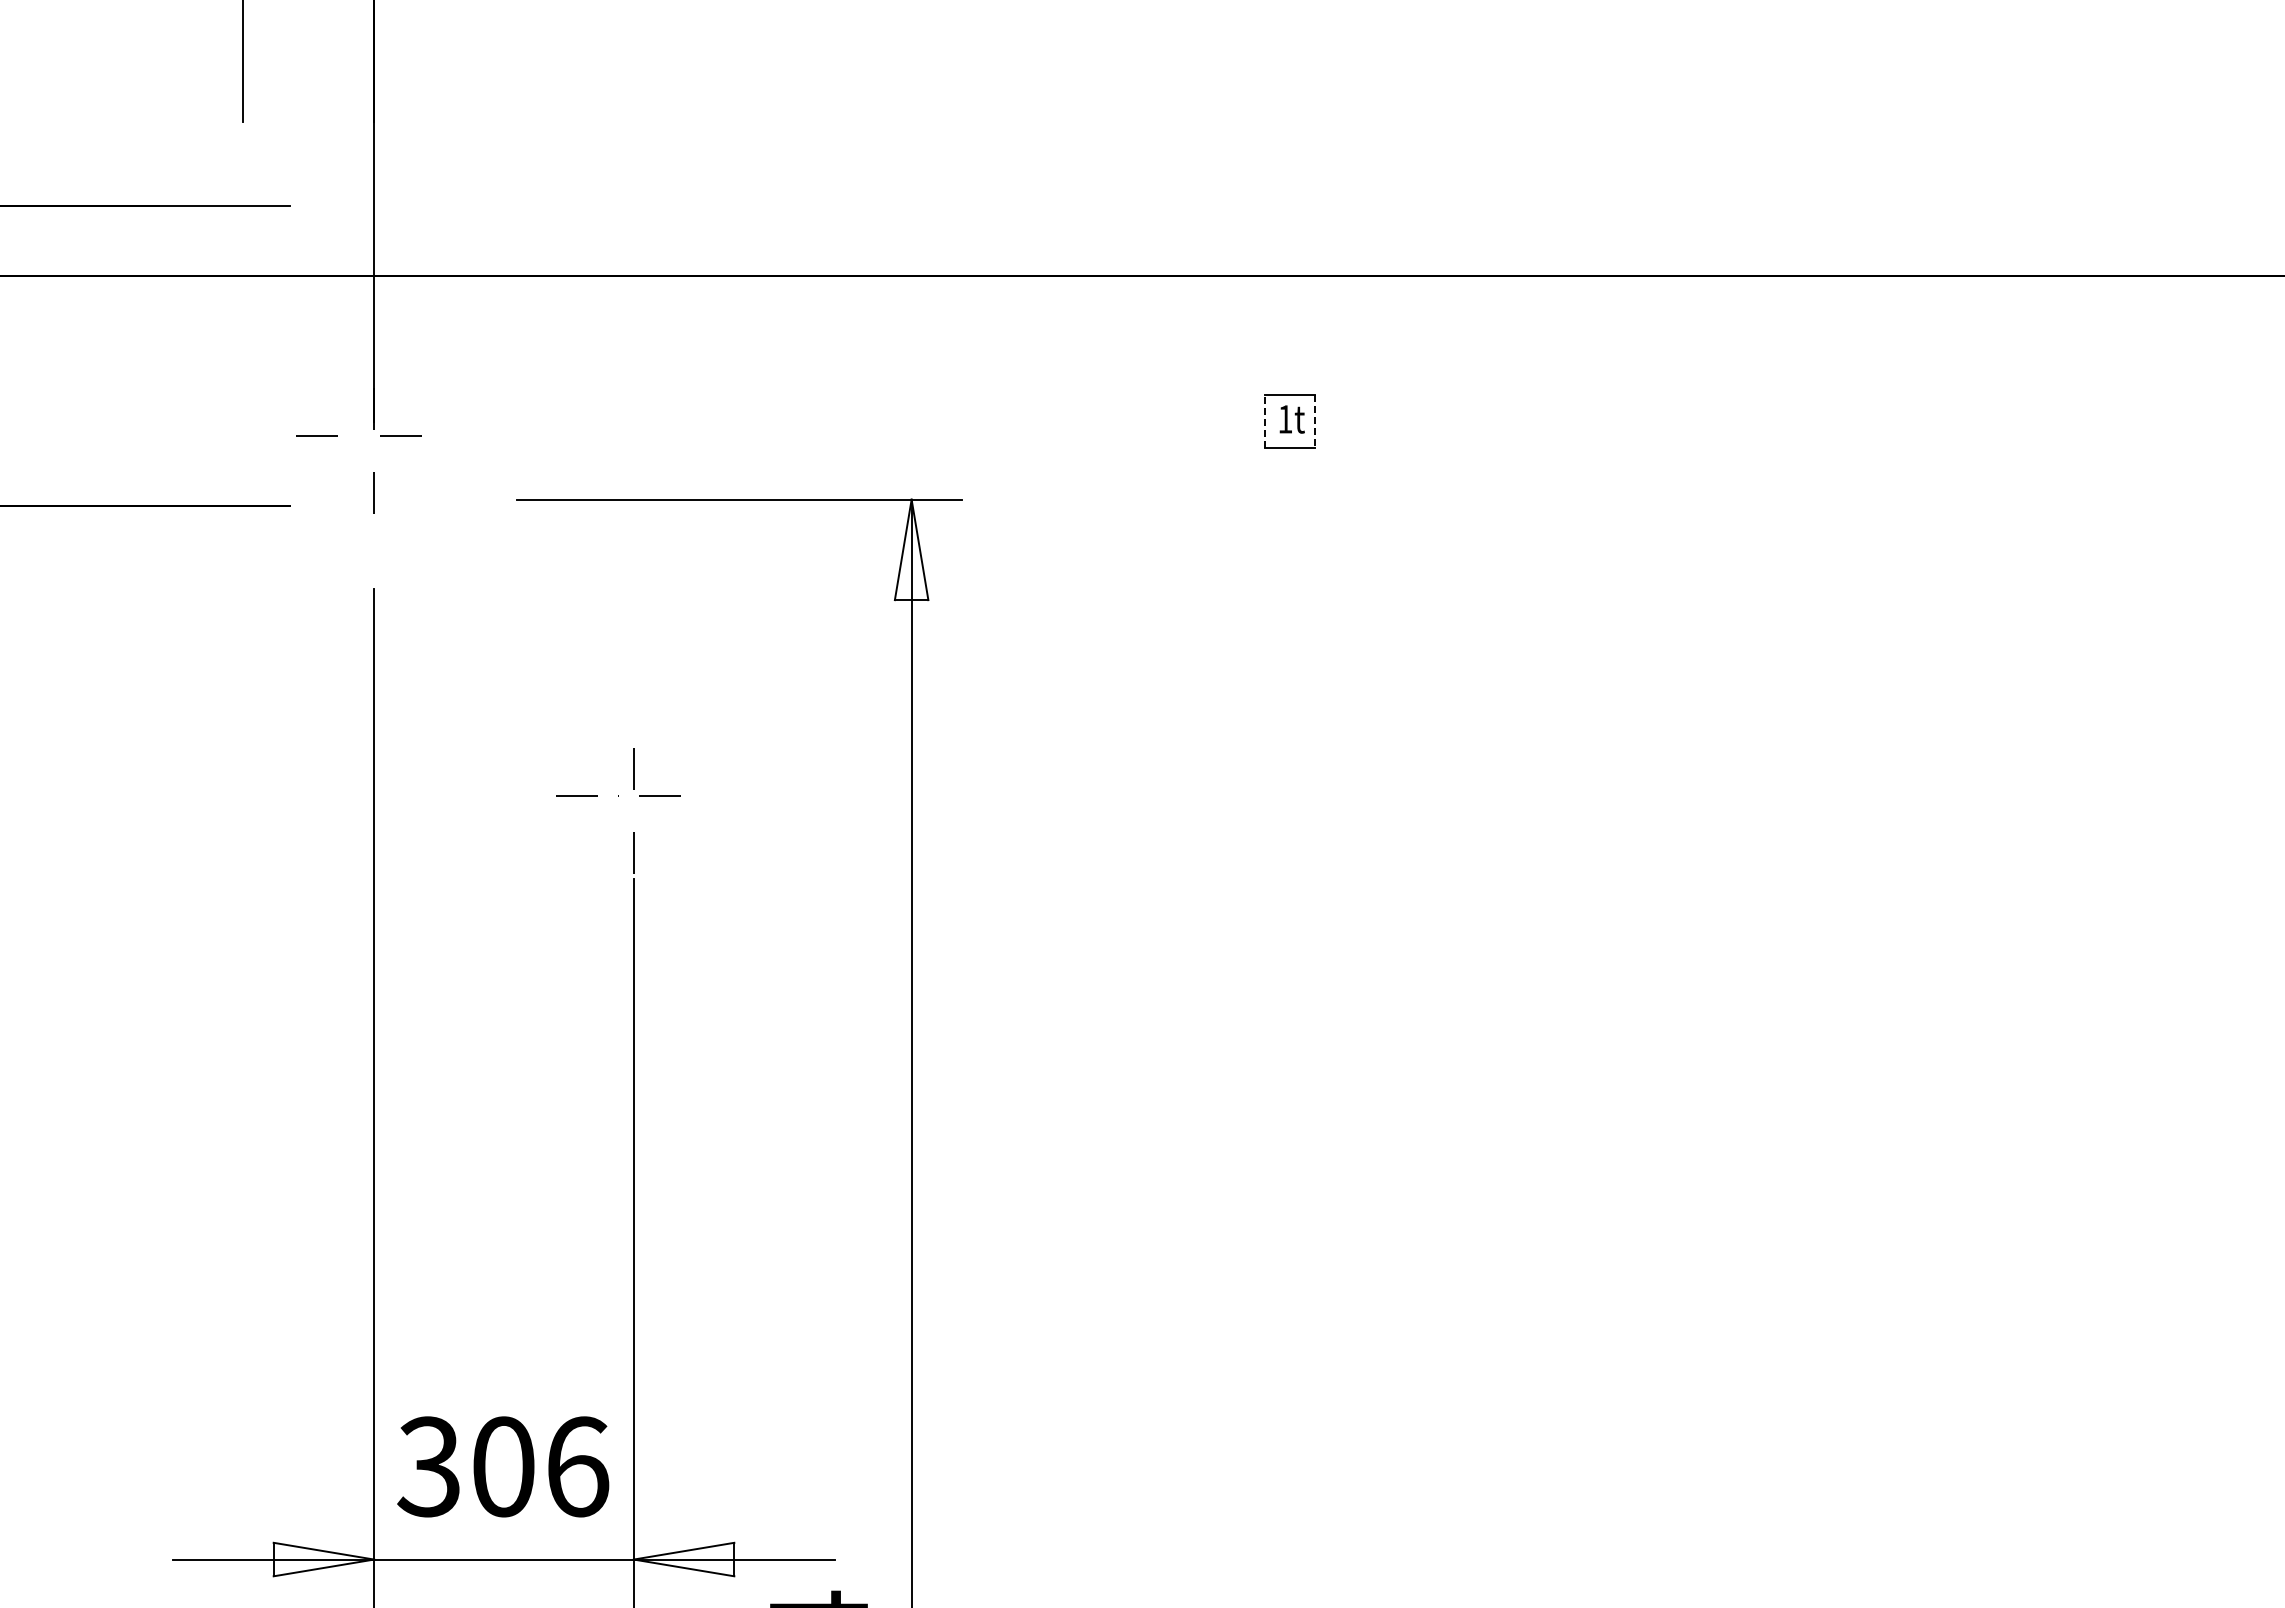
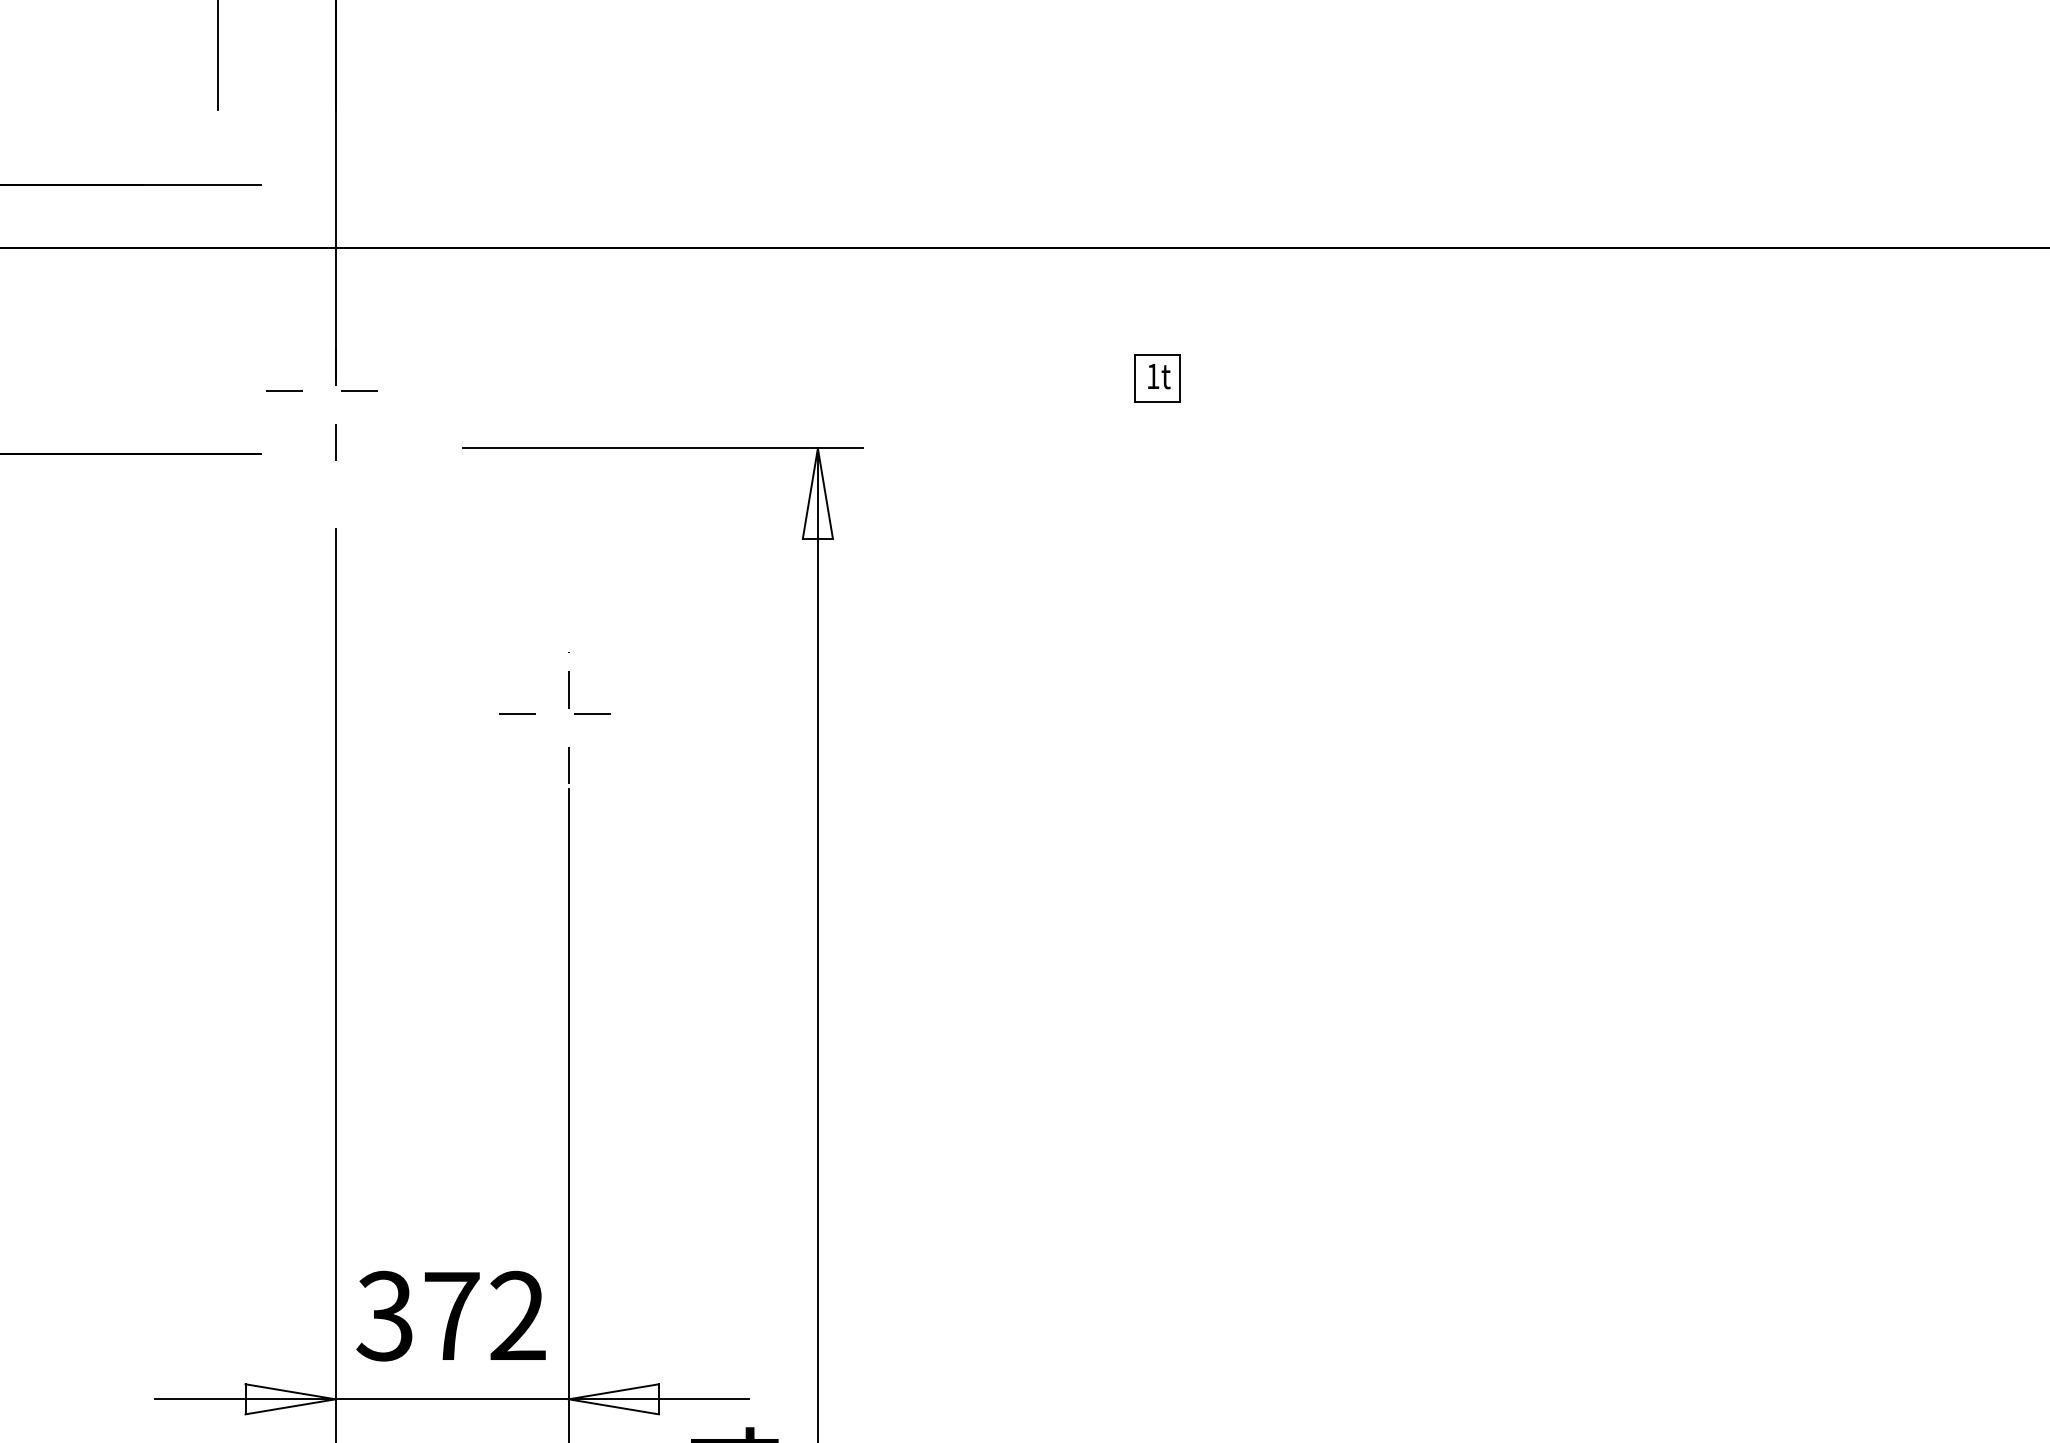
line: (1264, 420) -> (1134, 377), dashed -> solid
line: (1315, 421) -> (1180, 378), dashed -> solid
text: (541, 1466) -> (485, 1315), 306 -> 372

